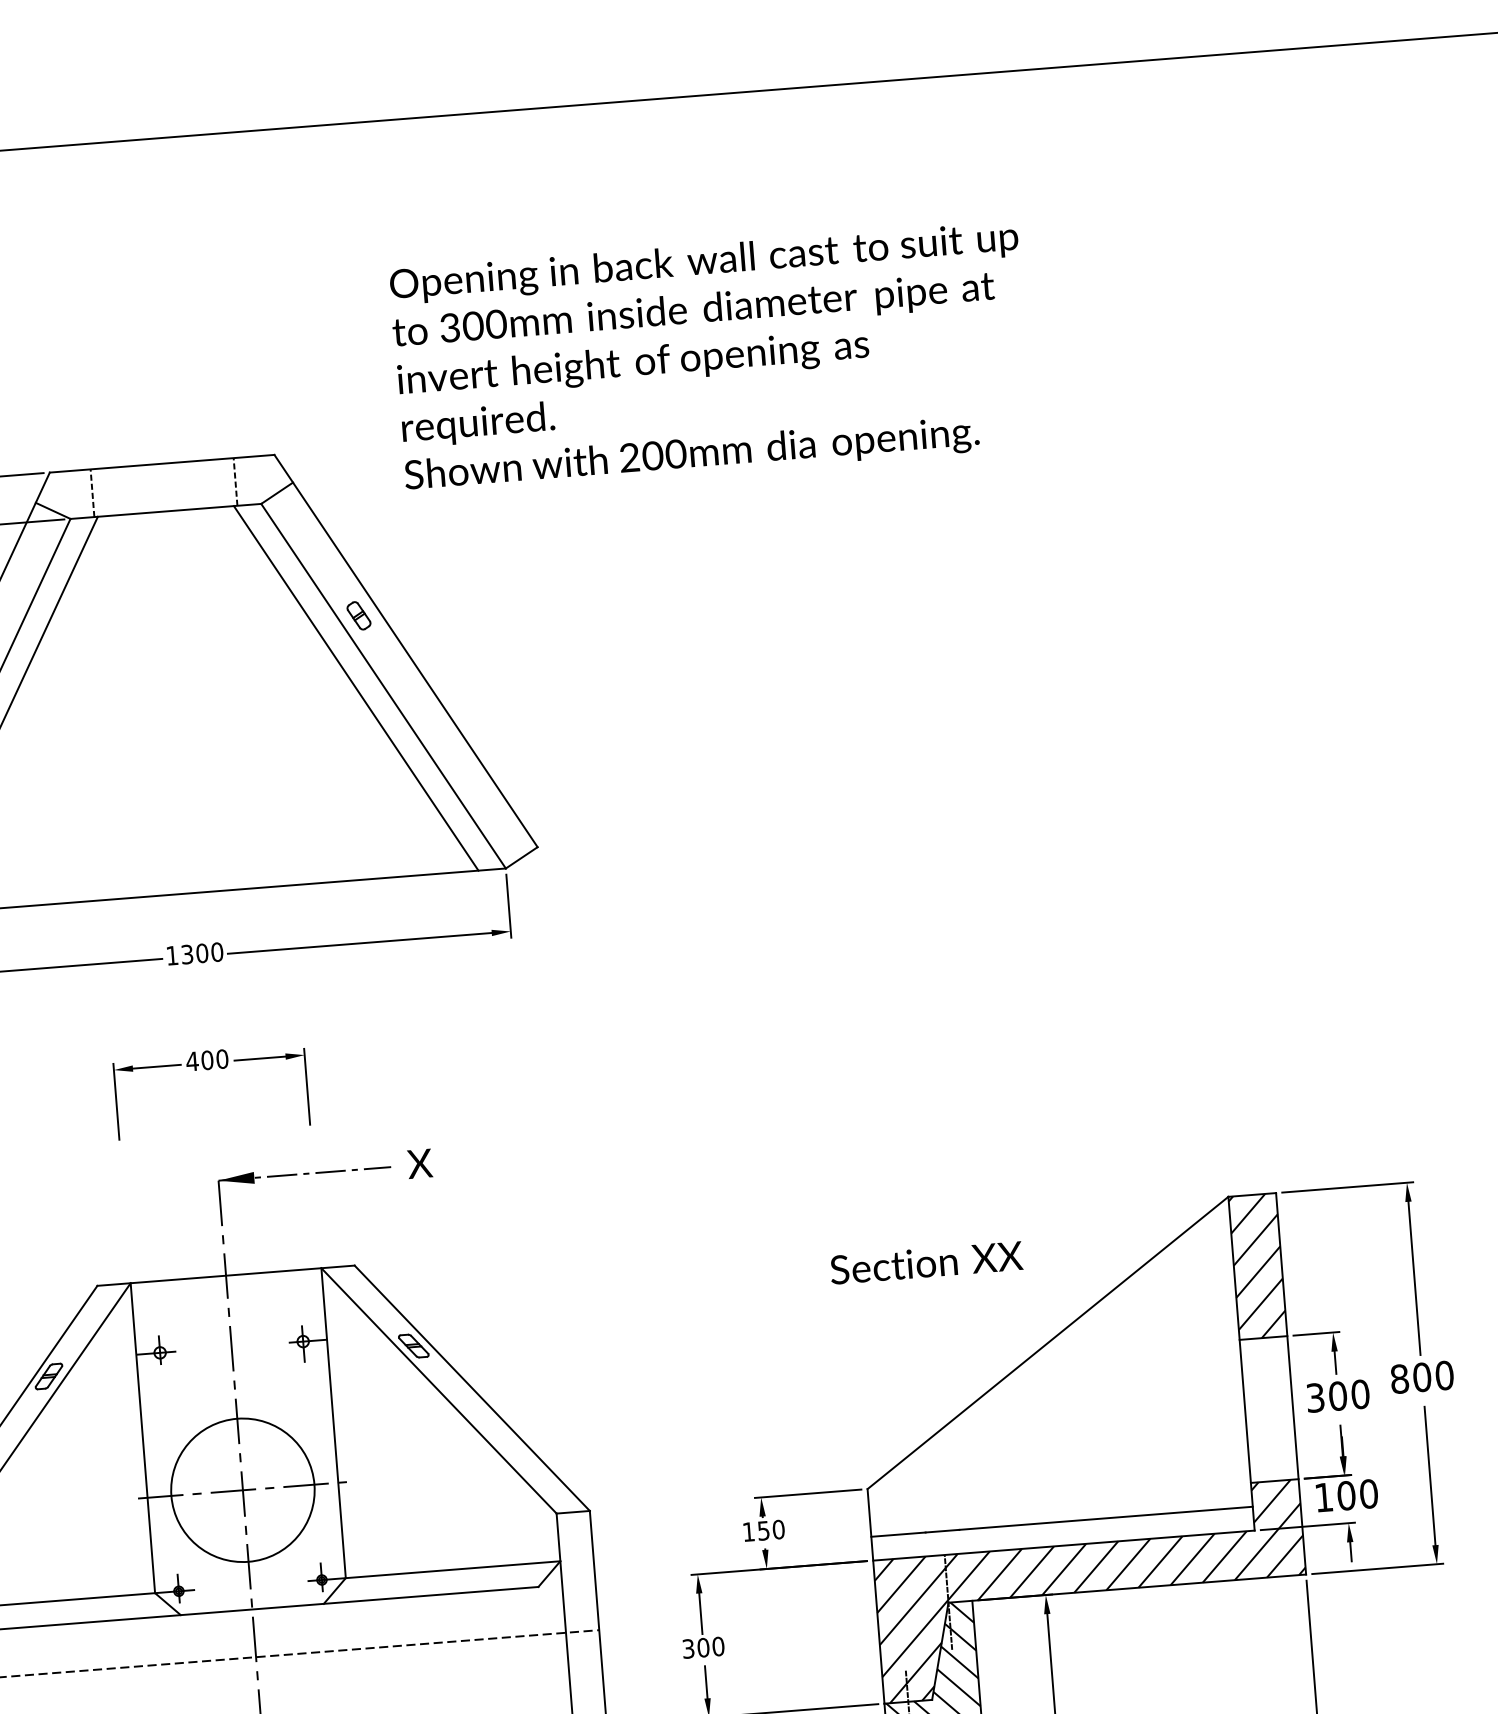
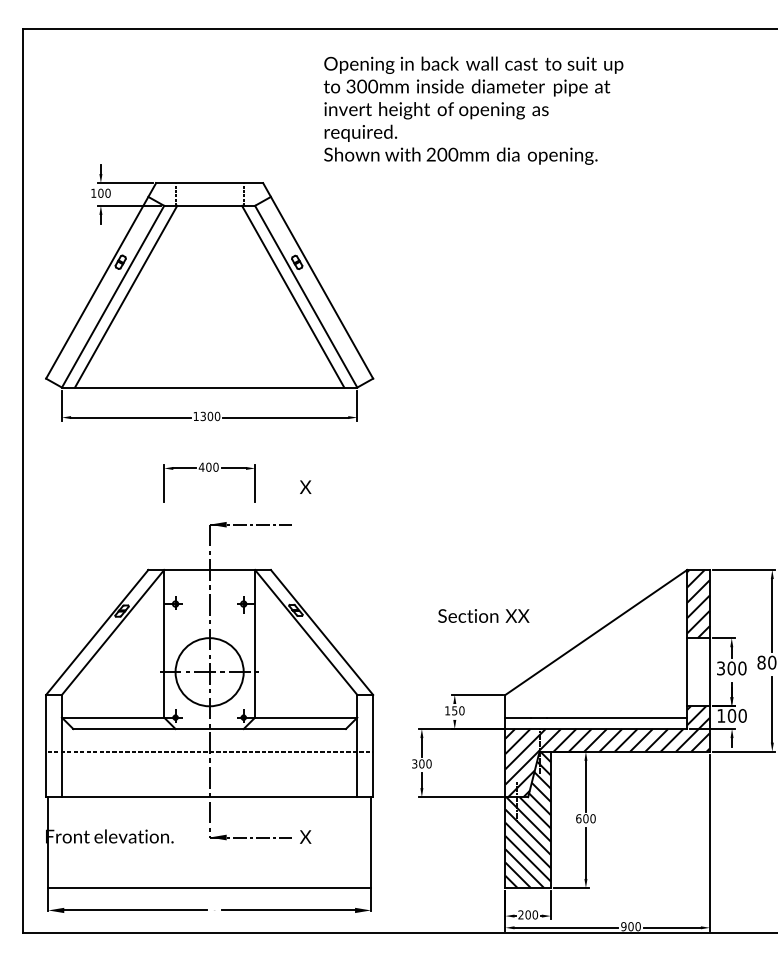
text: (711, 358) -> (473, 110), moved
text: (419, 1162) -> (305, 486), moved
text: (925, 1261) -> (483, 615), moved

